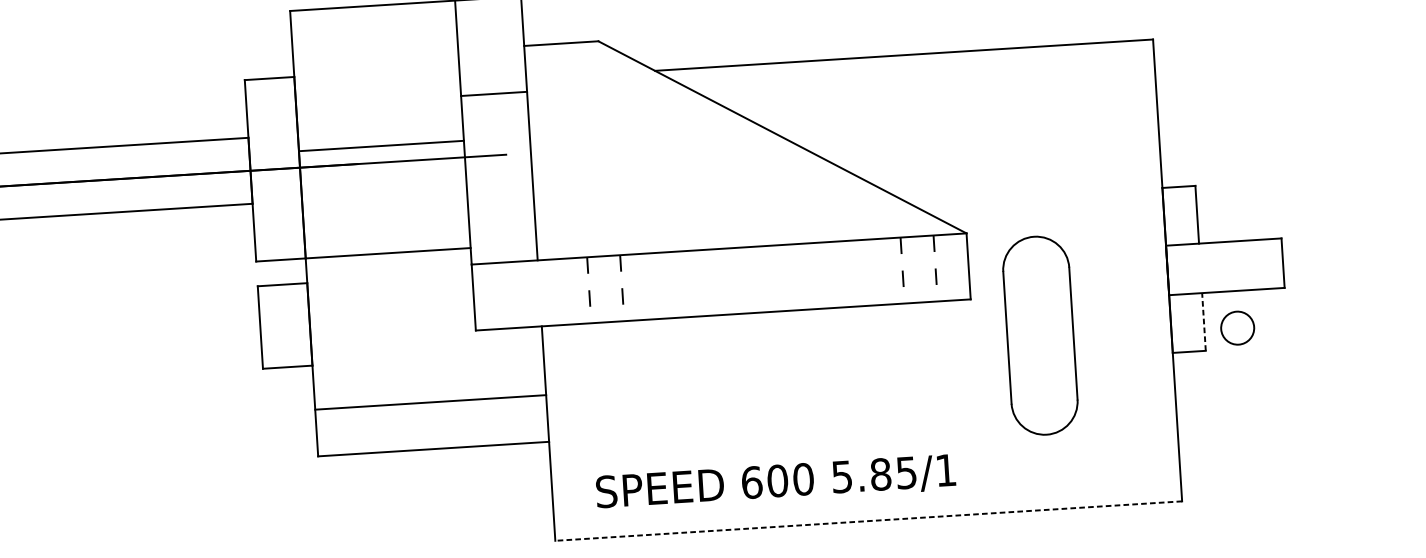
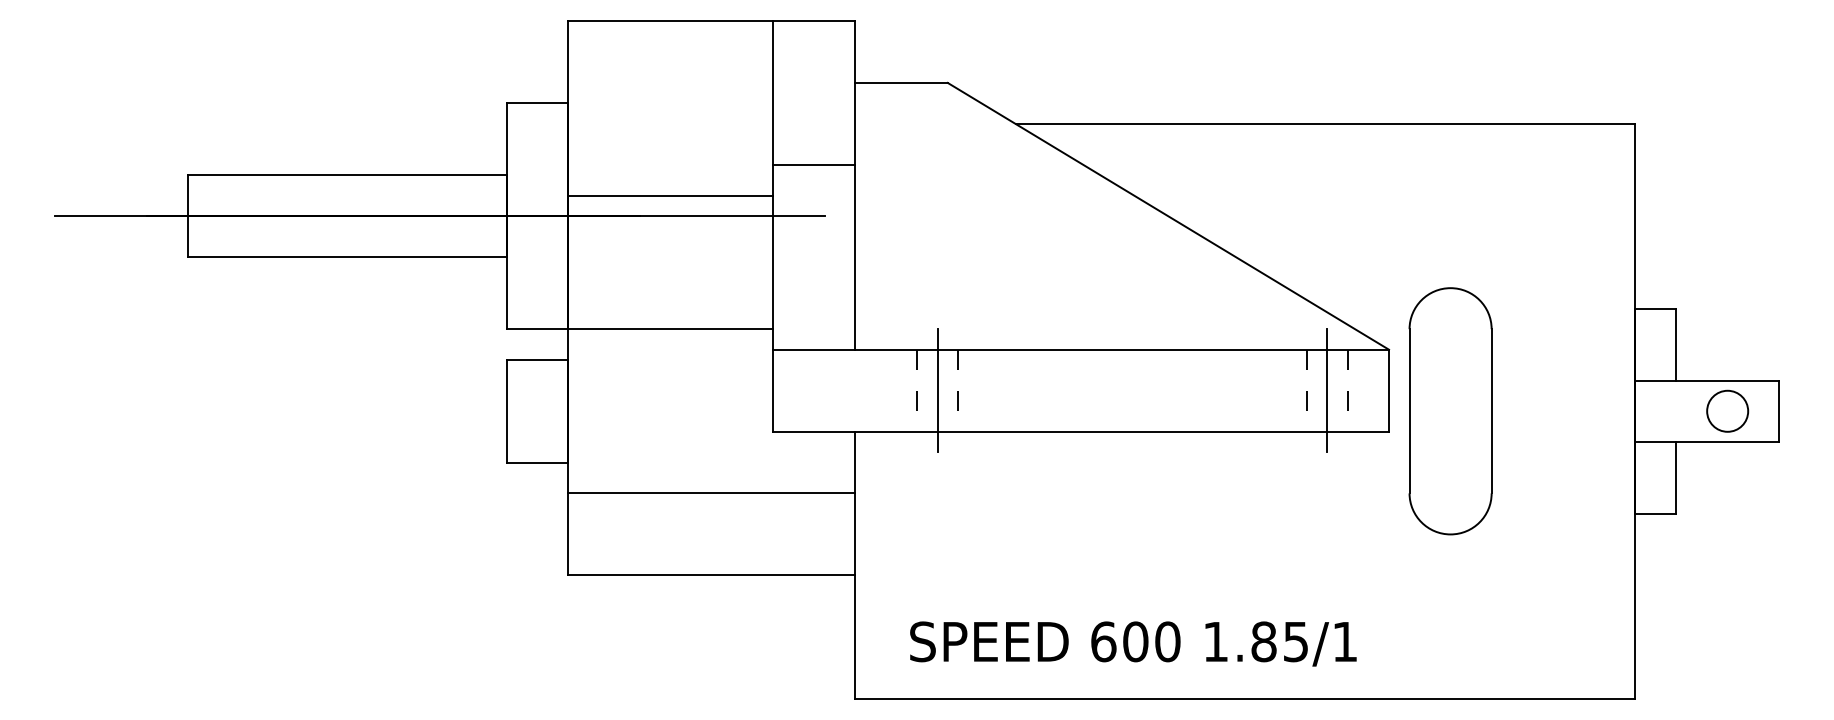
line: (494, 94) -> (814, 165), moved
line: (919, 269) -> (1327, 390), added
line: (605, 289) -> (937, 390), added
line: (1204, 322) -> (1676, 478), dashed -> solid
circle: (1237, 327) -> (1727, 410), moved
part: (1040, 335) -> (1450, 411), moved
line: (430, 402) -> (711, 493), moved
text: (841, 477) -> (1215, 642), 5.85/1 -> 1.85/1
line: (868, 520) -> (1245, 698), dashed -> solid

